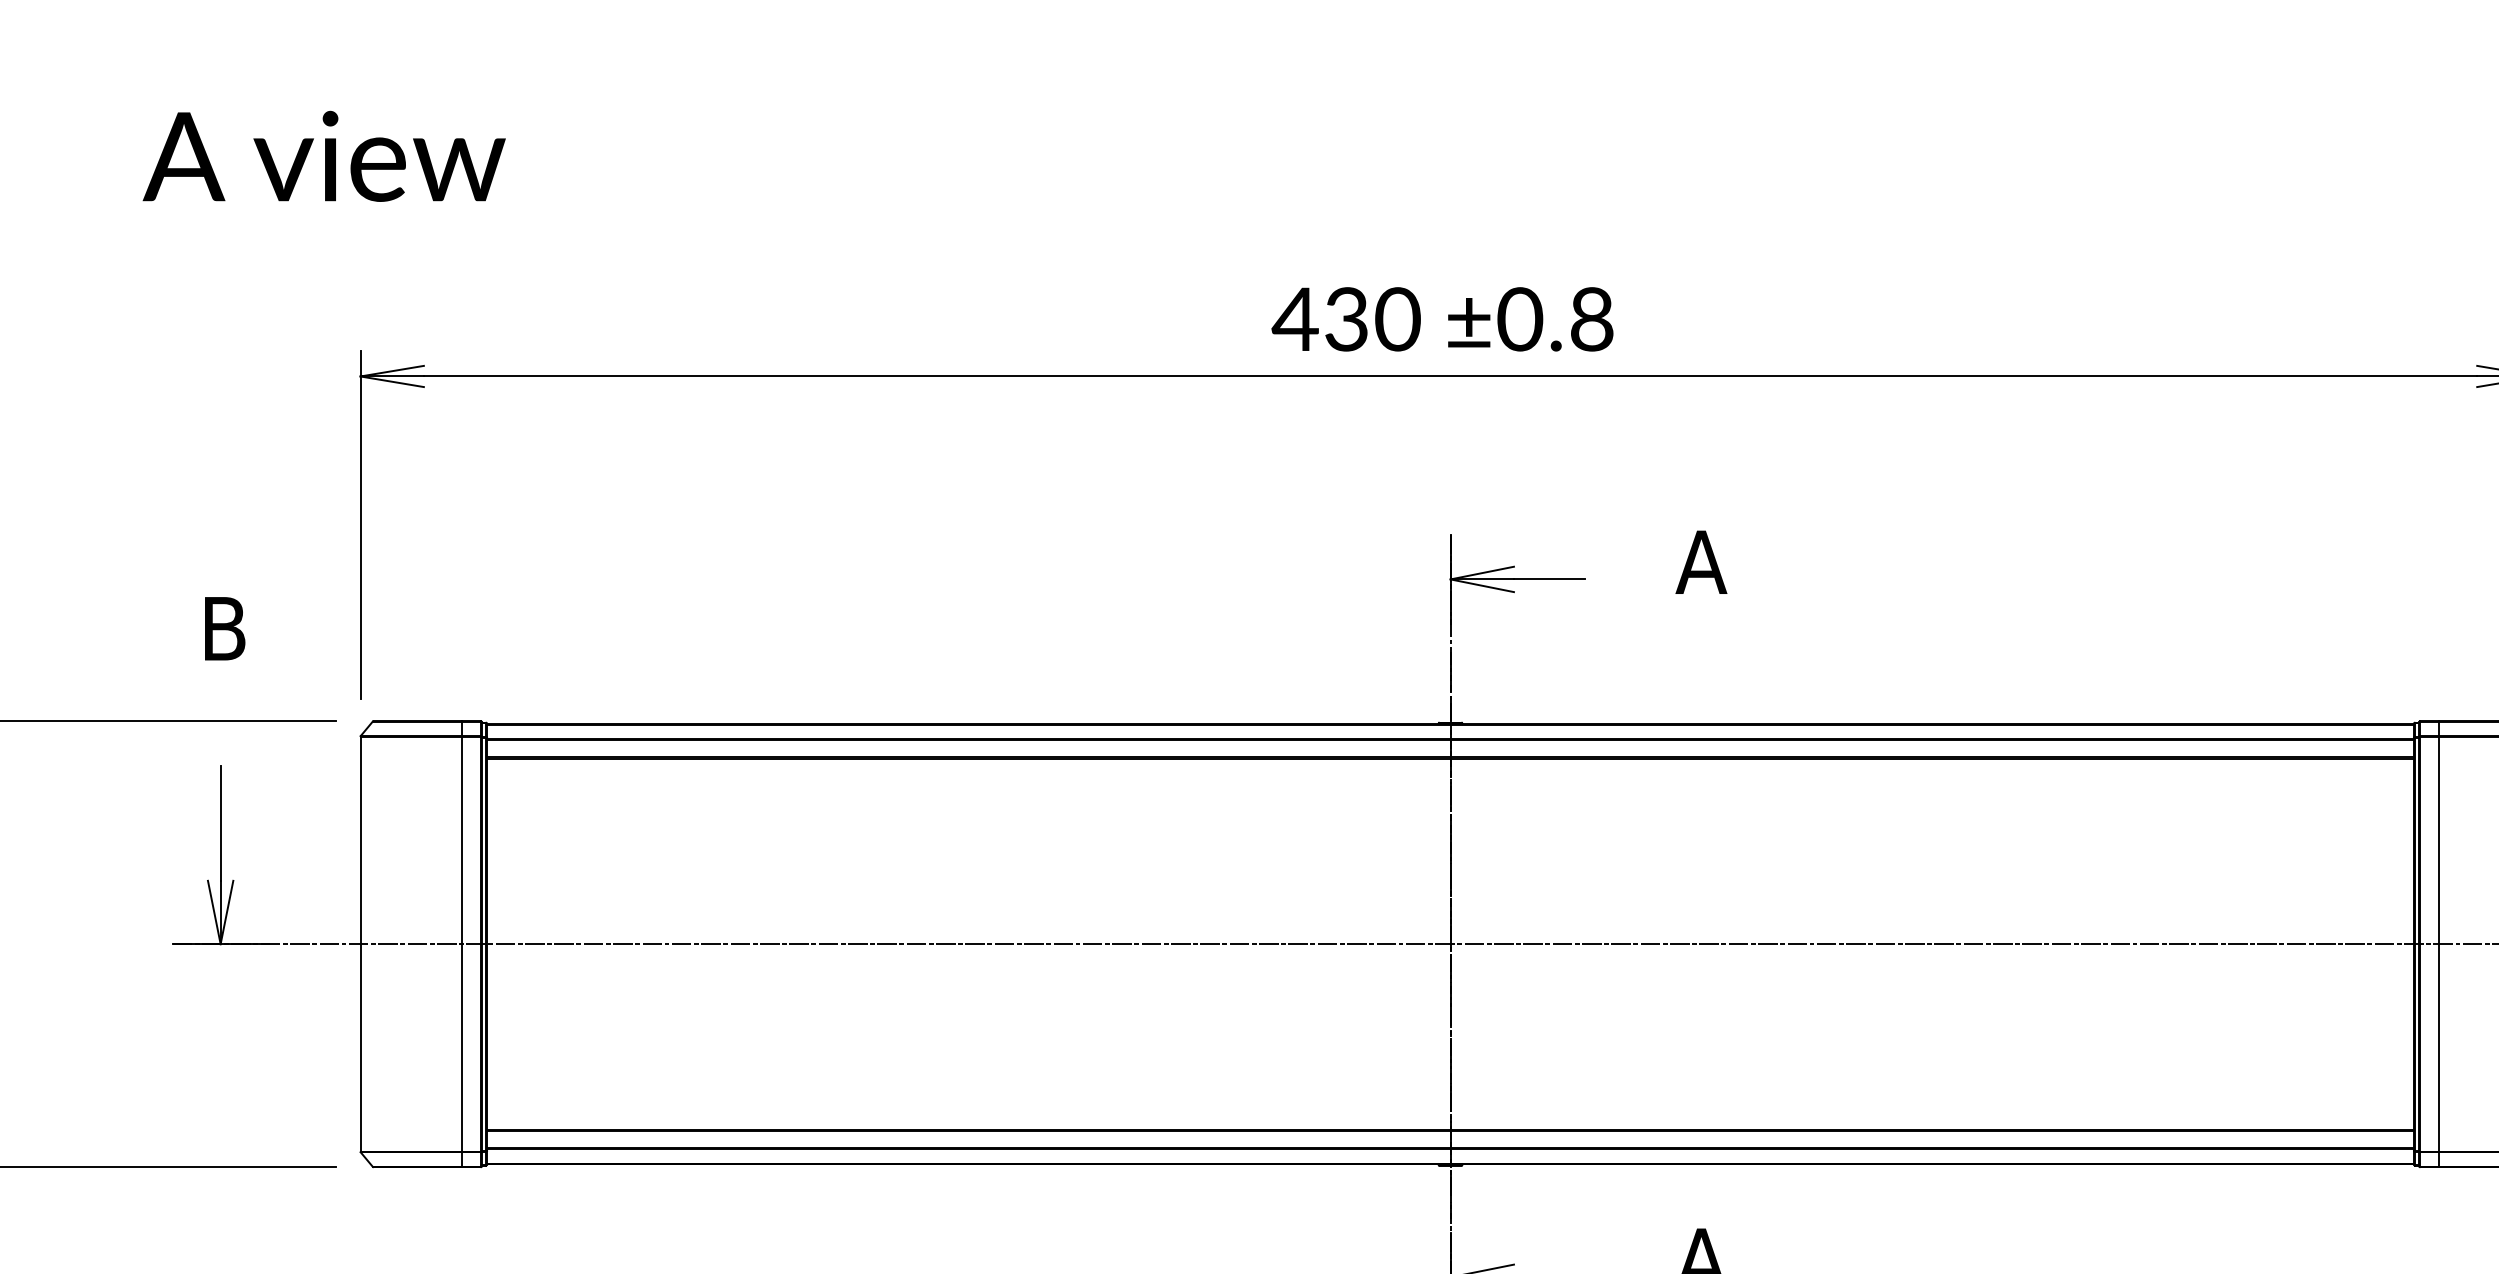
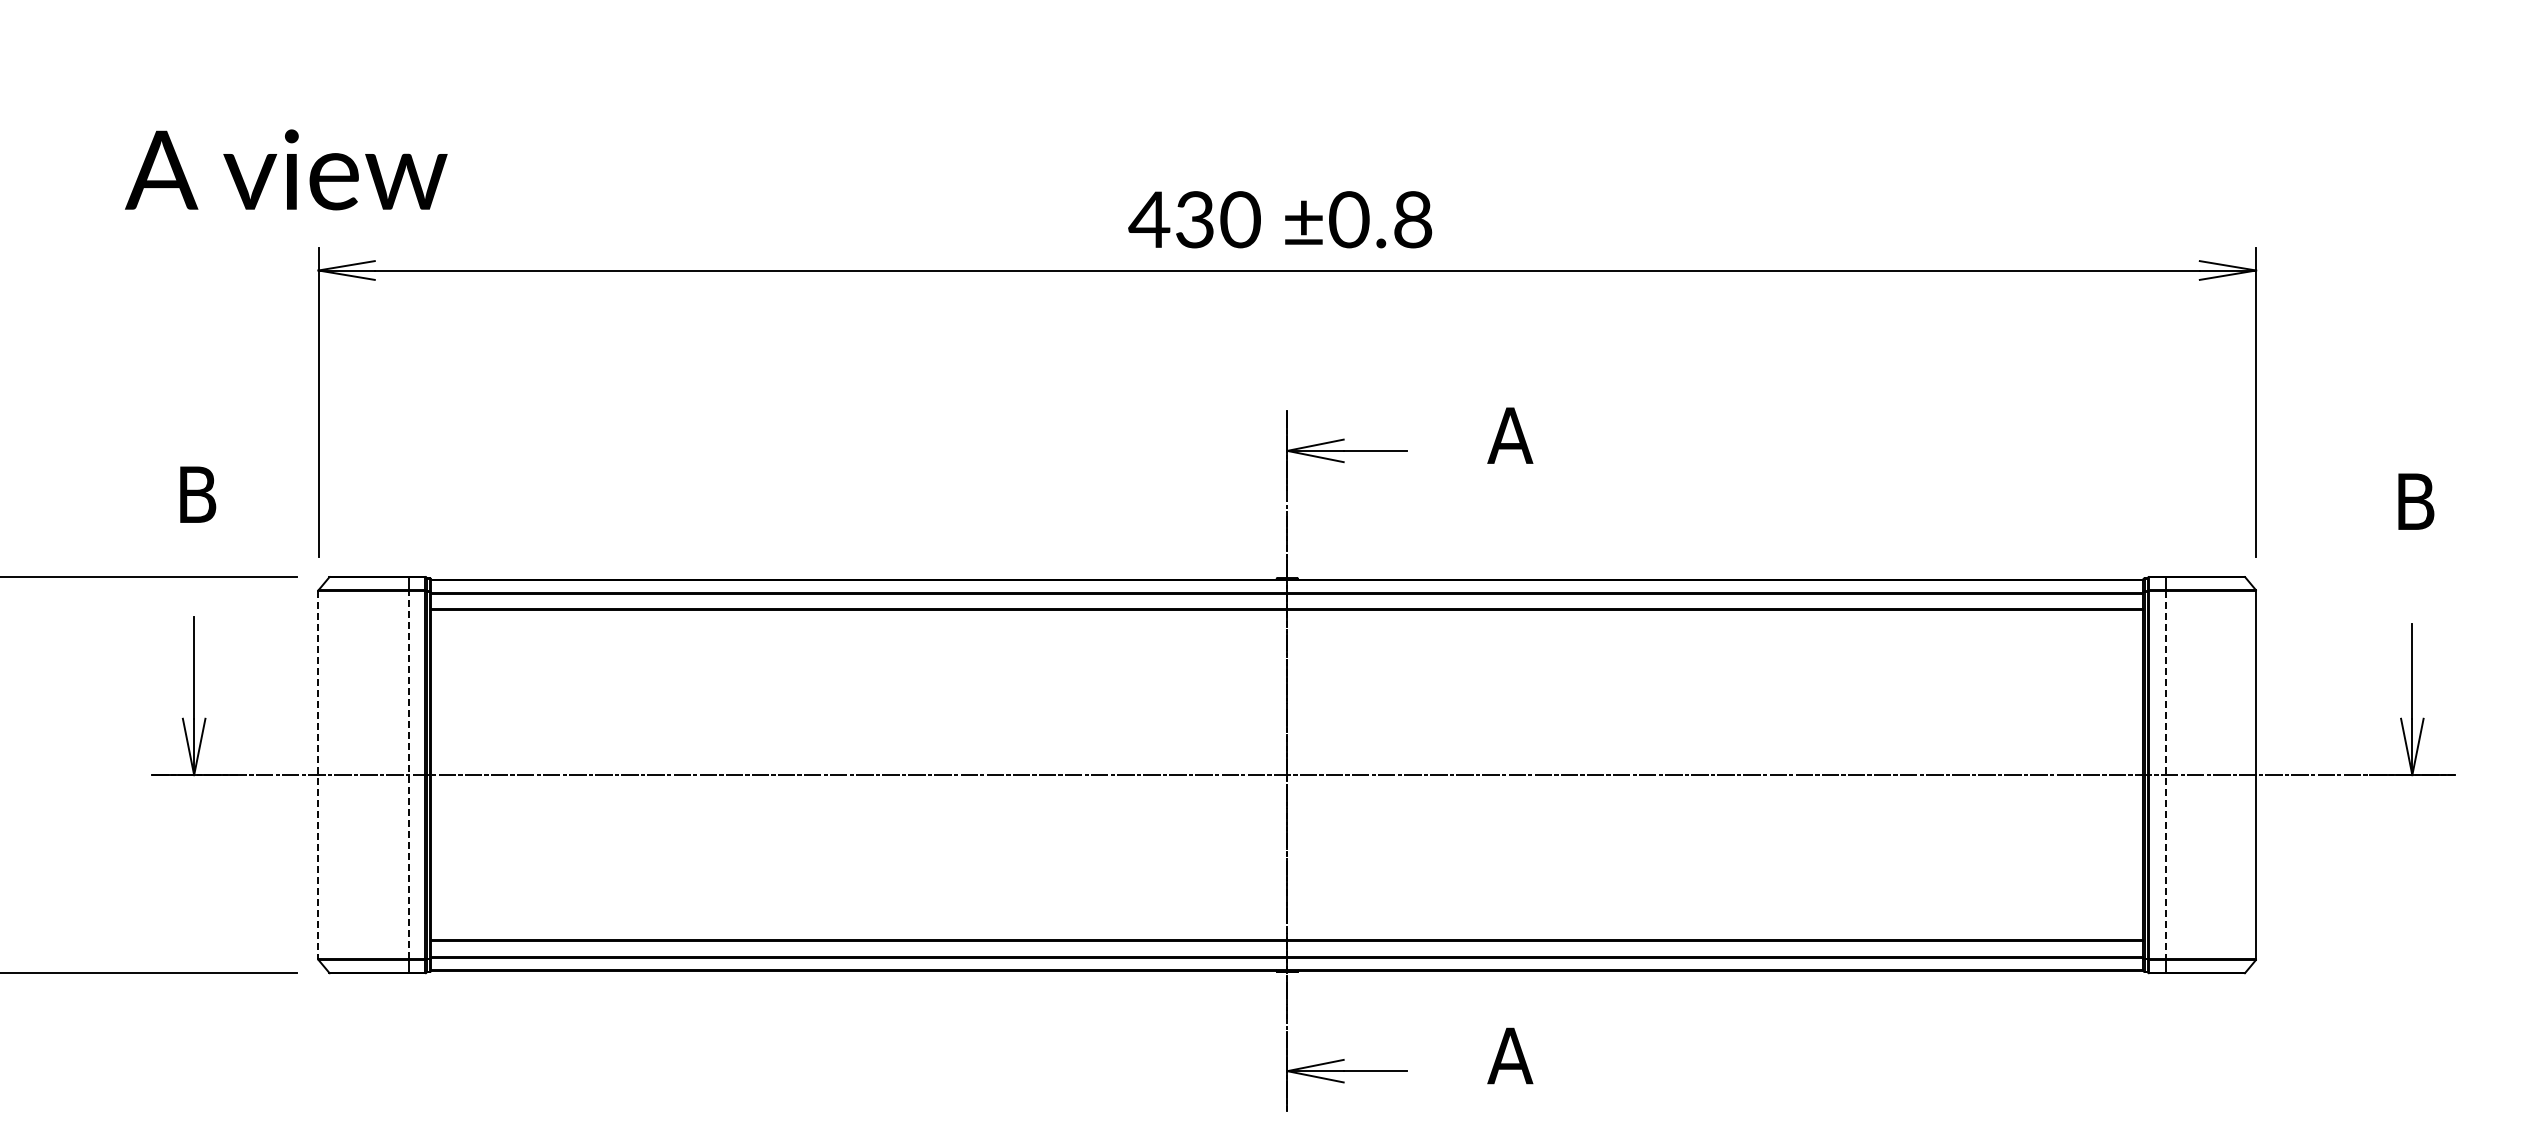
text: (324, 155) -> (286, 169), moved
line: (461, 943) -> (408, 774), solid -> dashed
line: (360, 944) -> (318, 775), solid -> dashed
line: (2439, 944) -> (2166, 775), solid -> dashed

